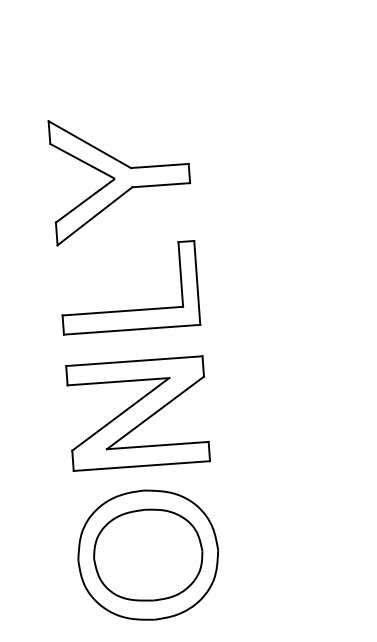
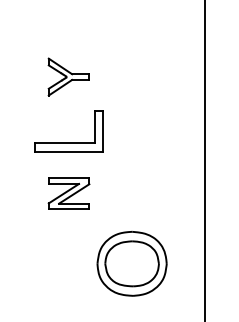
part: (119, 177) -> (68, 76), size x0.6
part: (136, 413) -> (68, 193), size x0.6
part: (146, 554) -> (131, 263), moved

